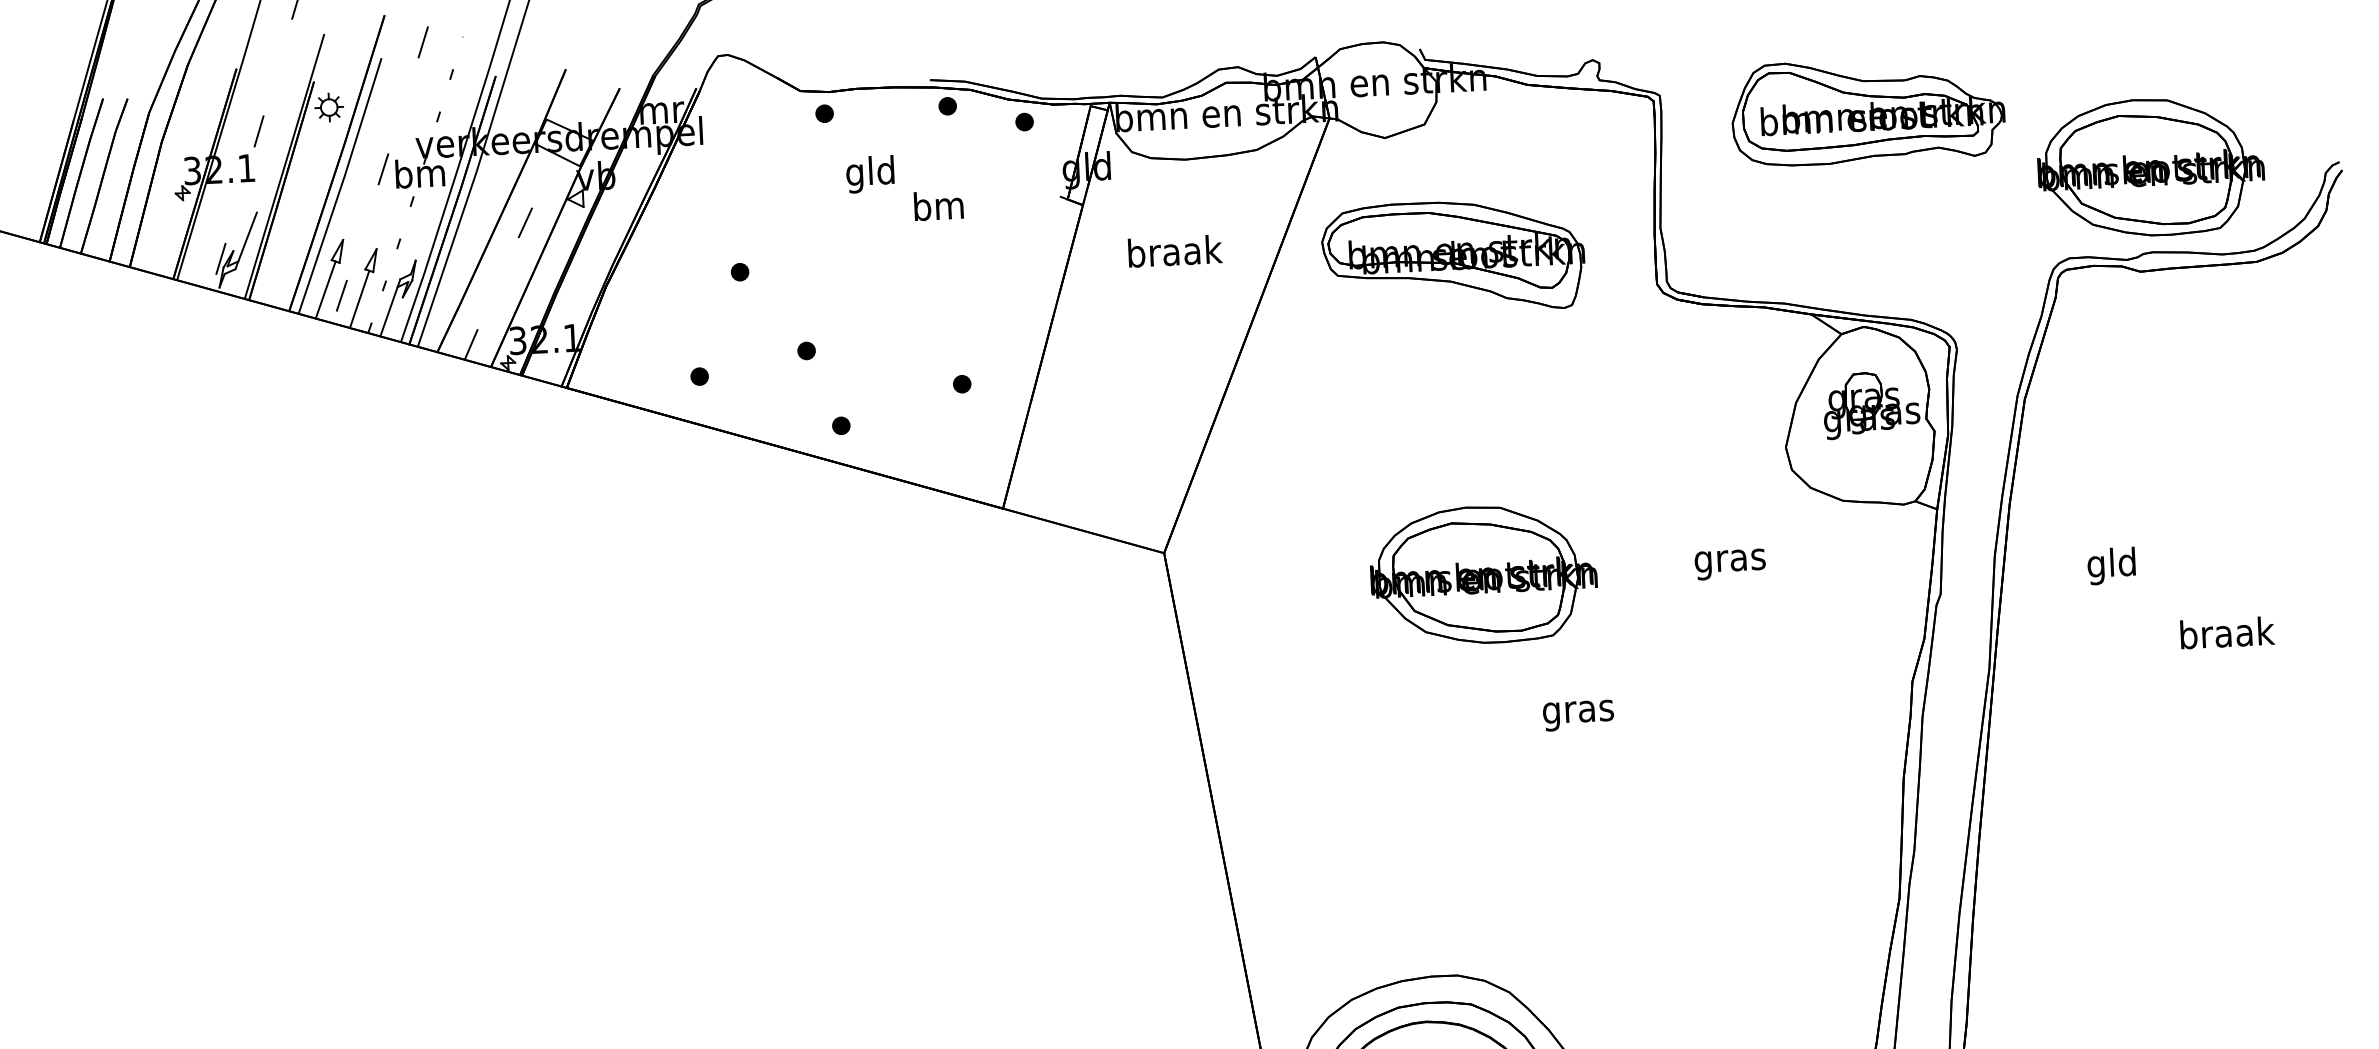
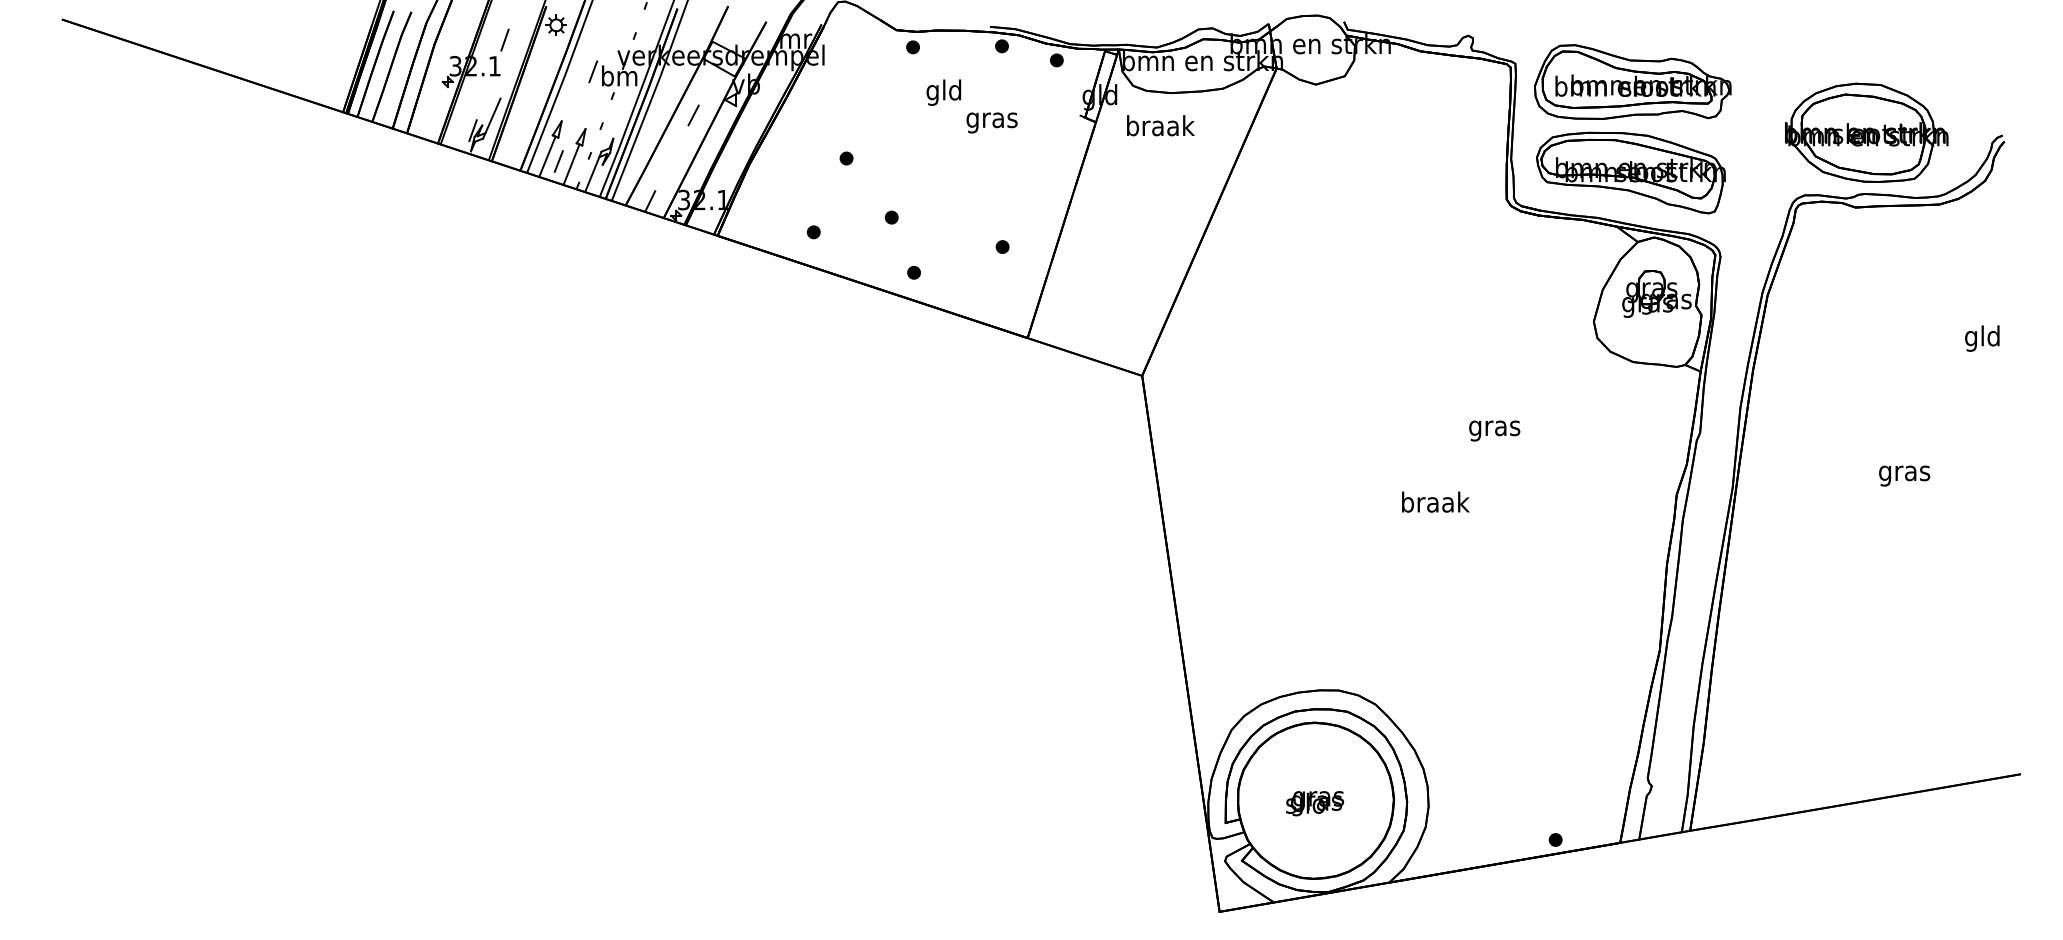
part: (1867, 110) -> (1632, 81), moved
text: (938, 209) -> (991, 120), bm -> gras
text: (1174, 250) -> (1160, 125), moved
part: (1452, 256) -> (1630, 172), moved
text: (1730, 563) -> (1494, 430), moved
text: (2111, 565) -> (1982, 338), moved
part: (1483, 574) -> (1371, 402), removed
text: (2227, 636) -> (1905, 473), braak -> gras
text: (1579, 711) -> (1435, 504), gras -> braak

